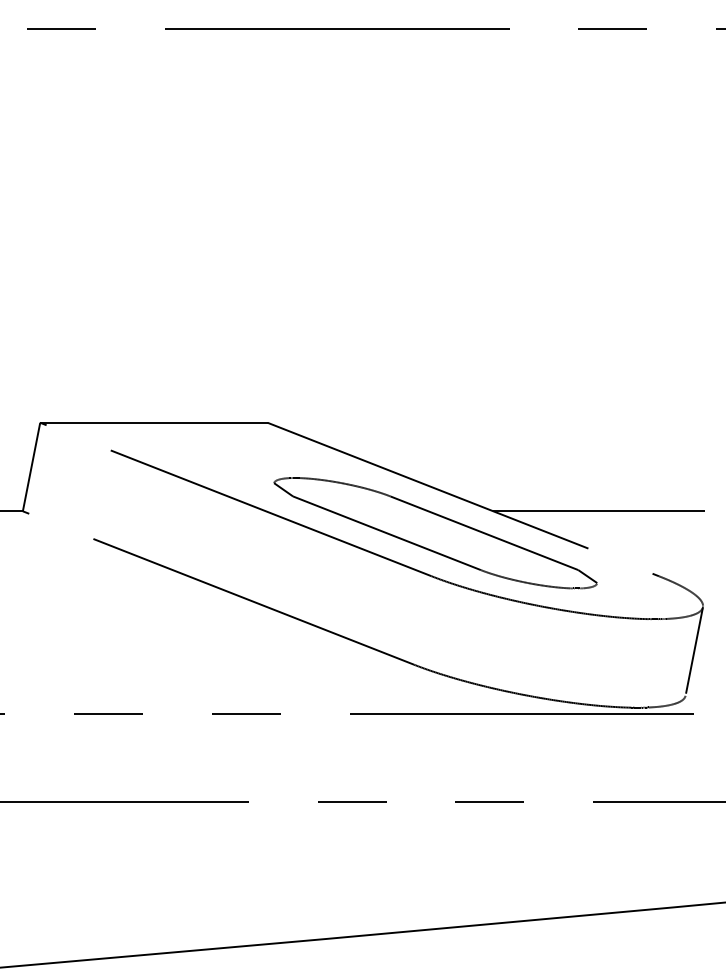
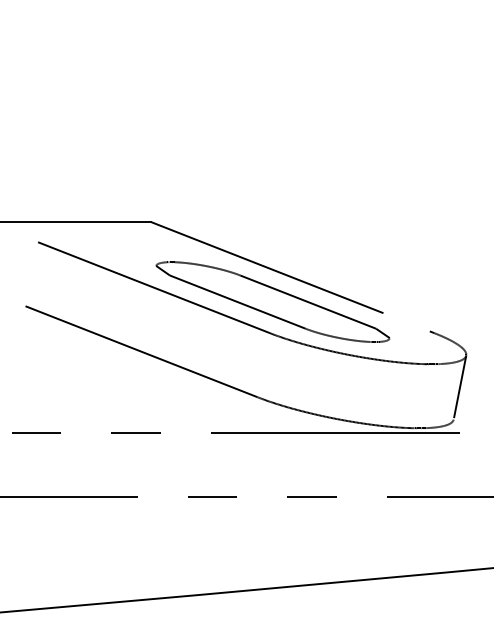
line: (599, 511) -> (391, 286), removed

